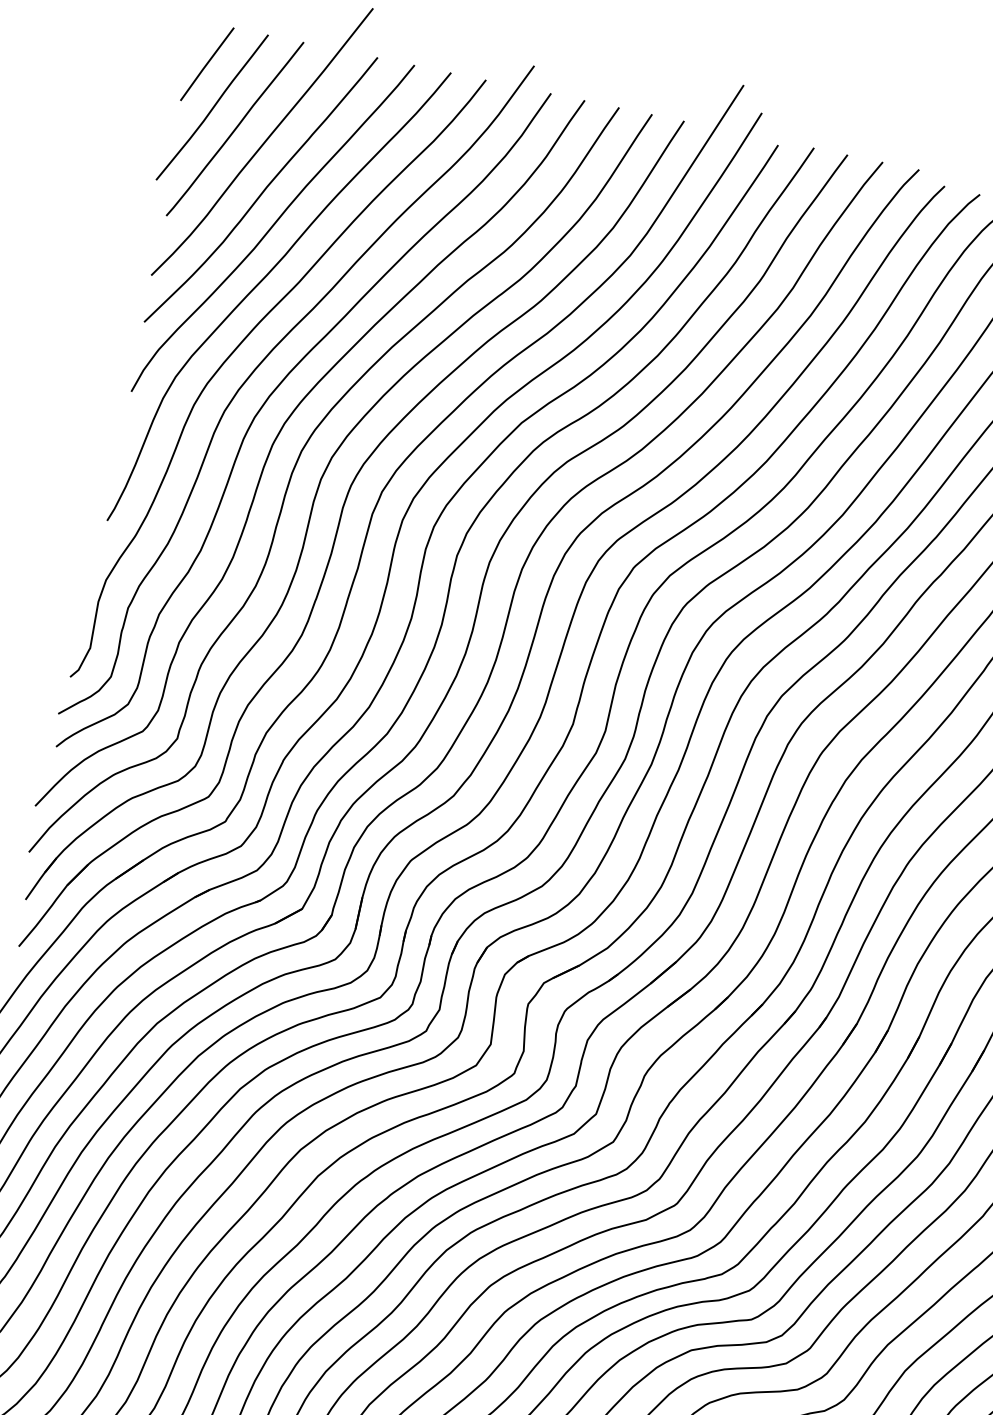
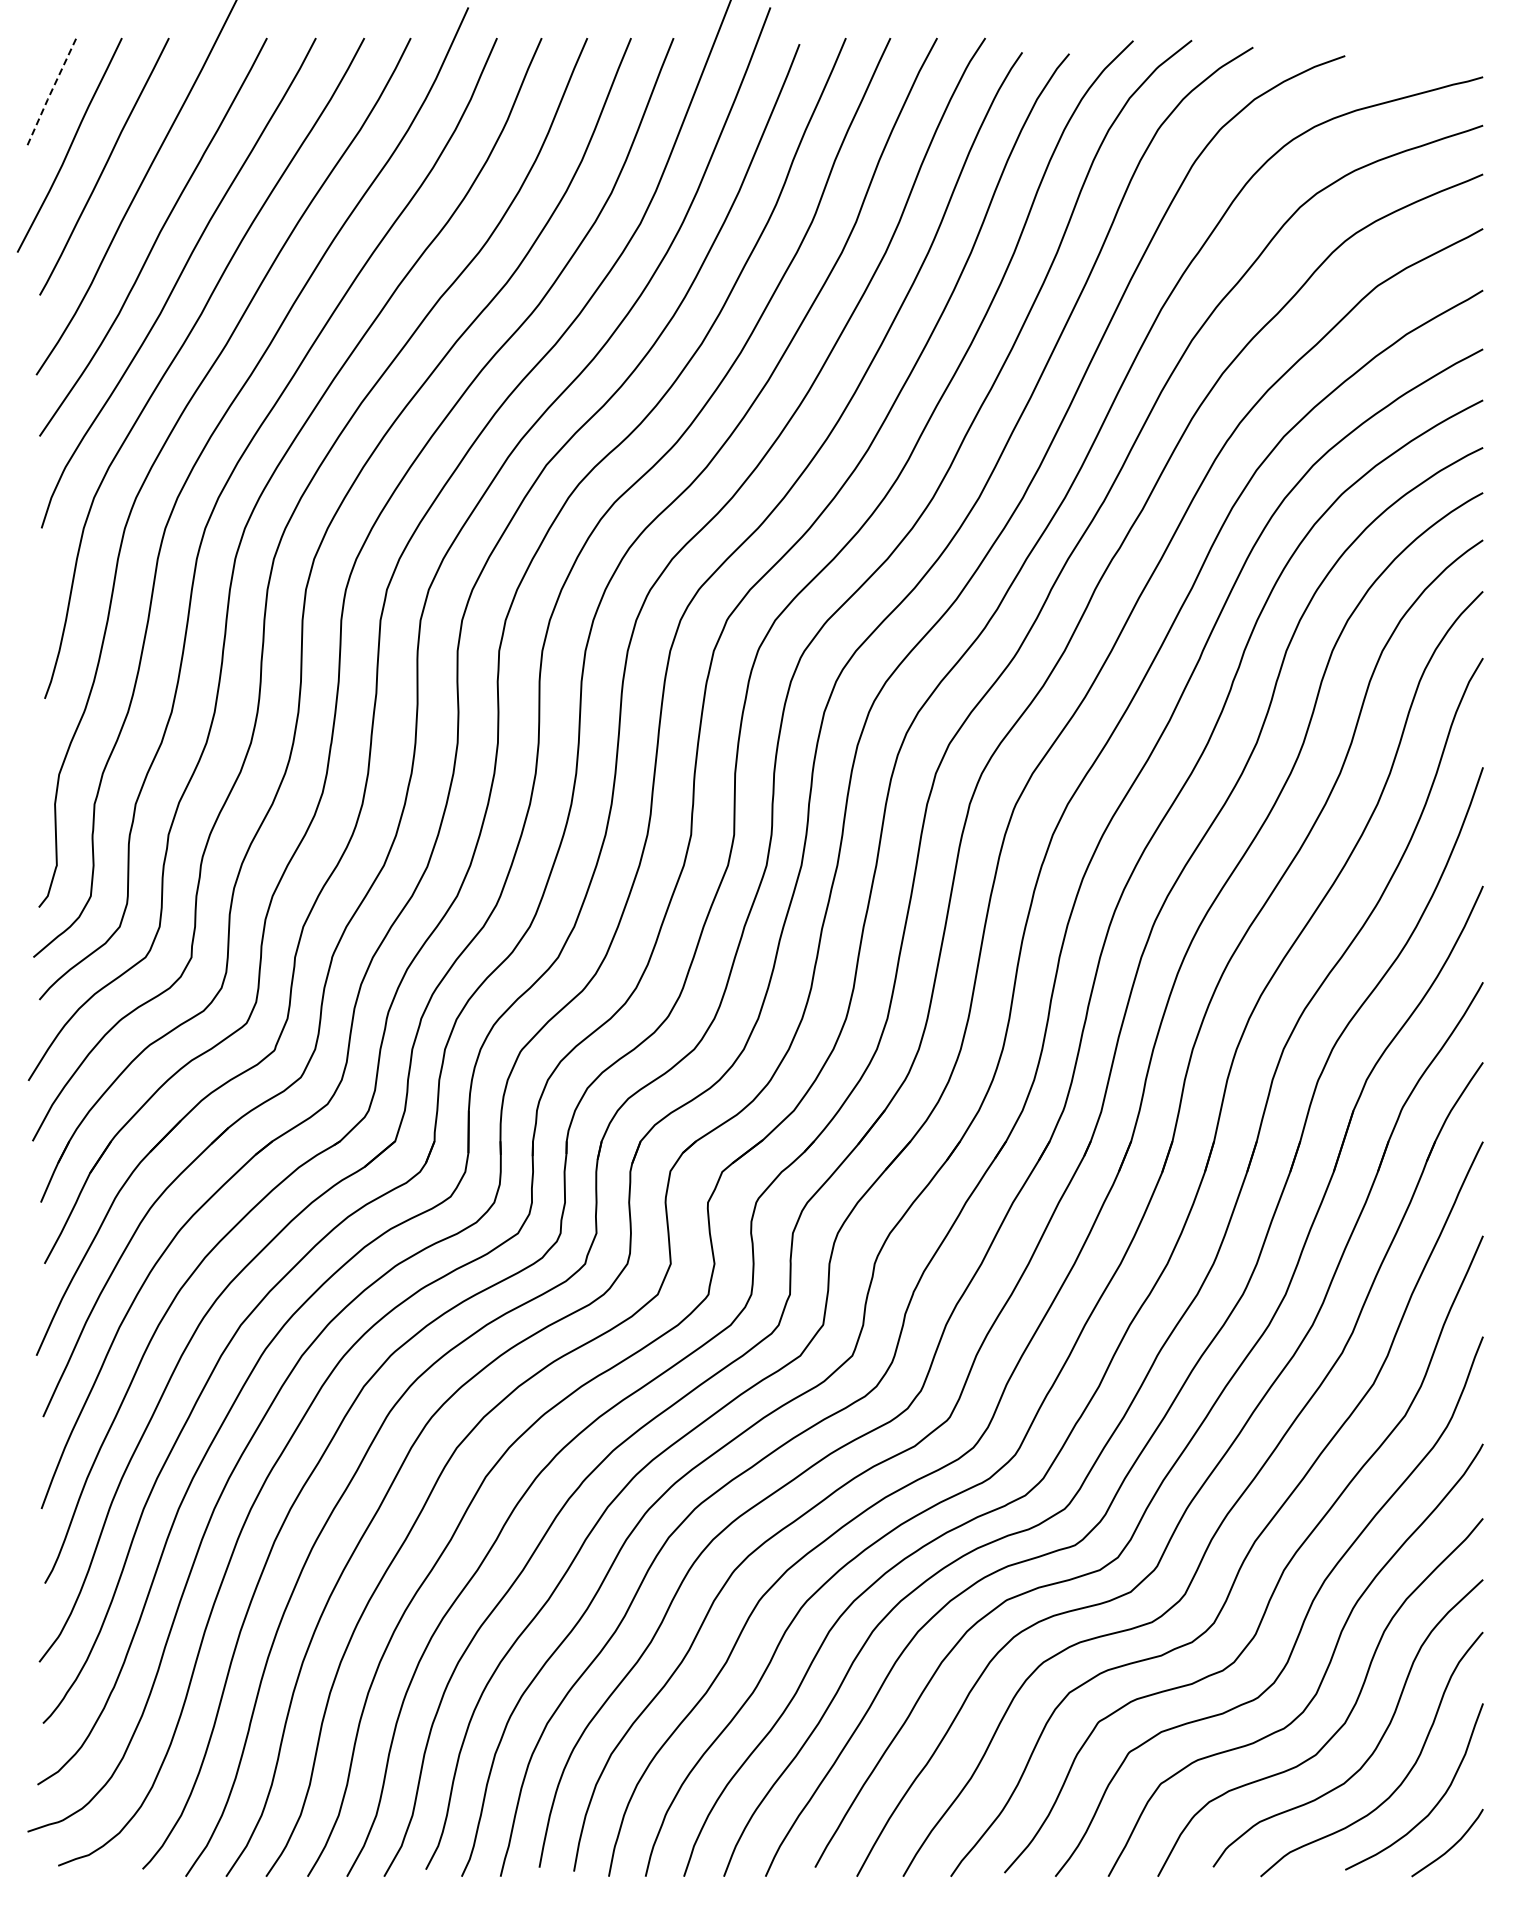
line: (206, 64) -> (51, 92), solid -> dashed

